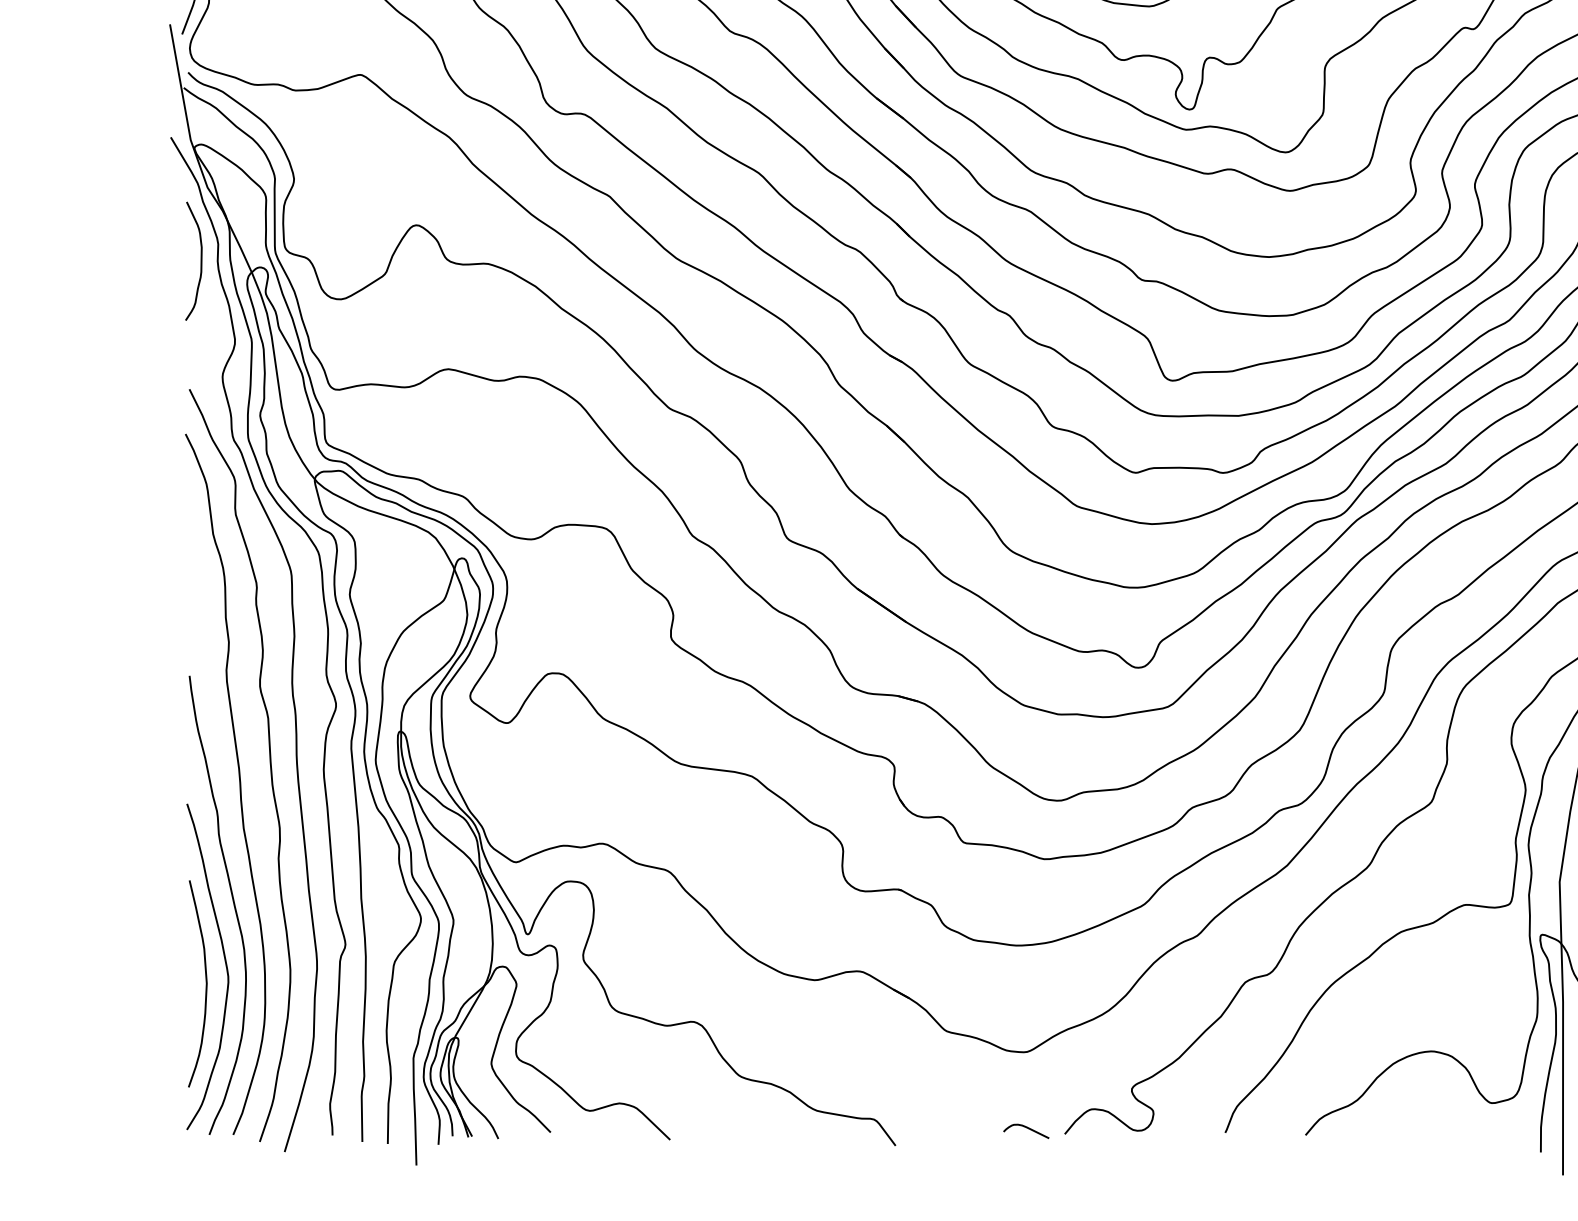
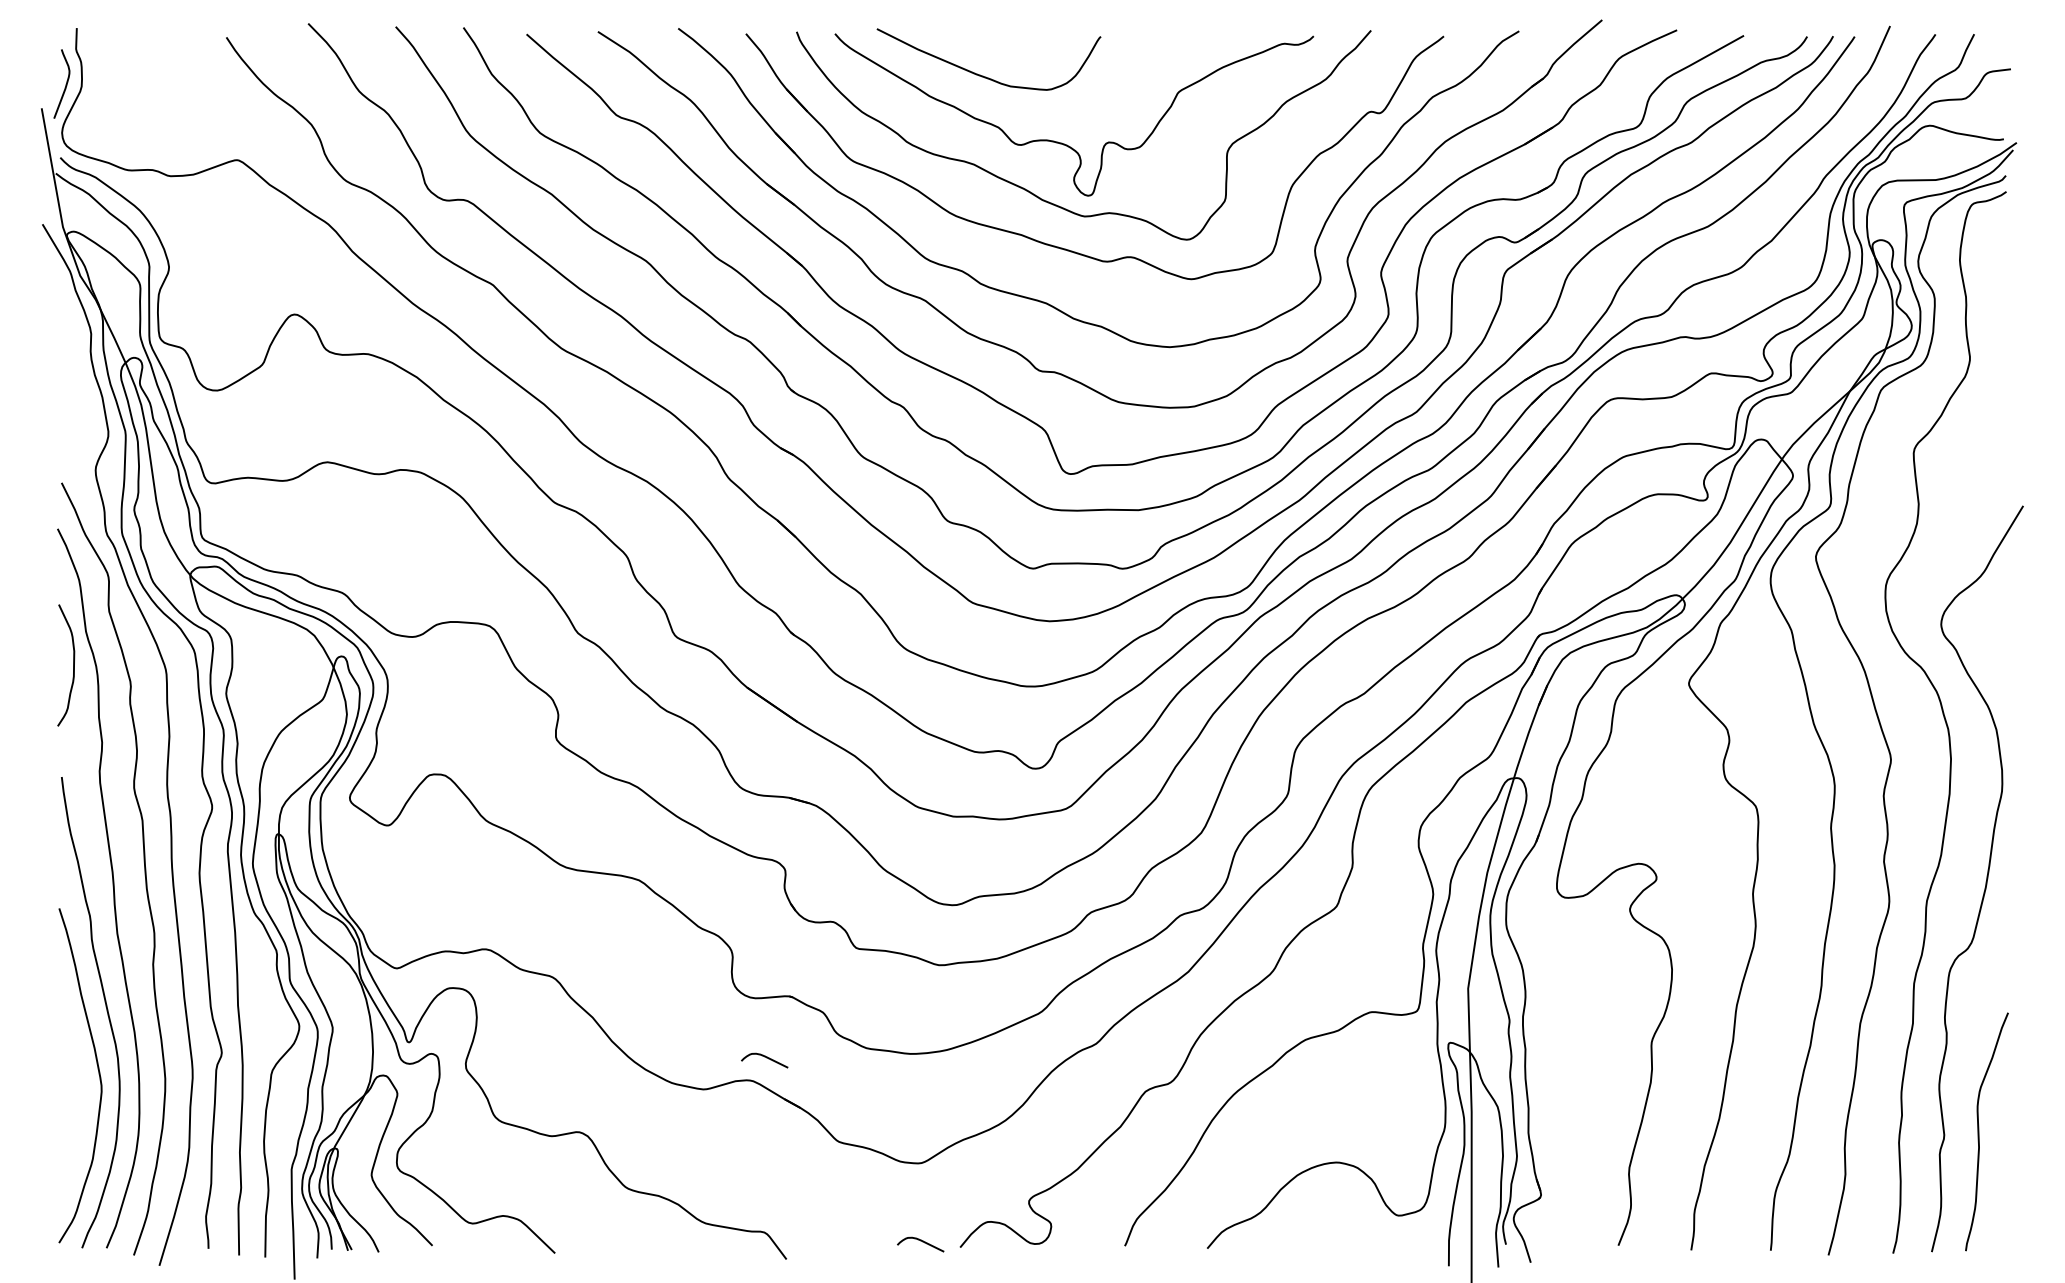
curve: (200, 261) -> (73, 665), moved
curve: (876, 950) -> (766, 1058), added
curve: (205, 984) -> (78, 1093), removed

